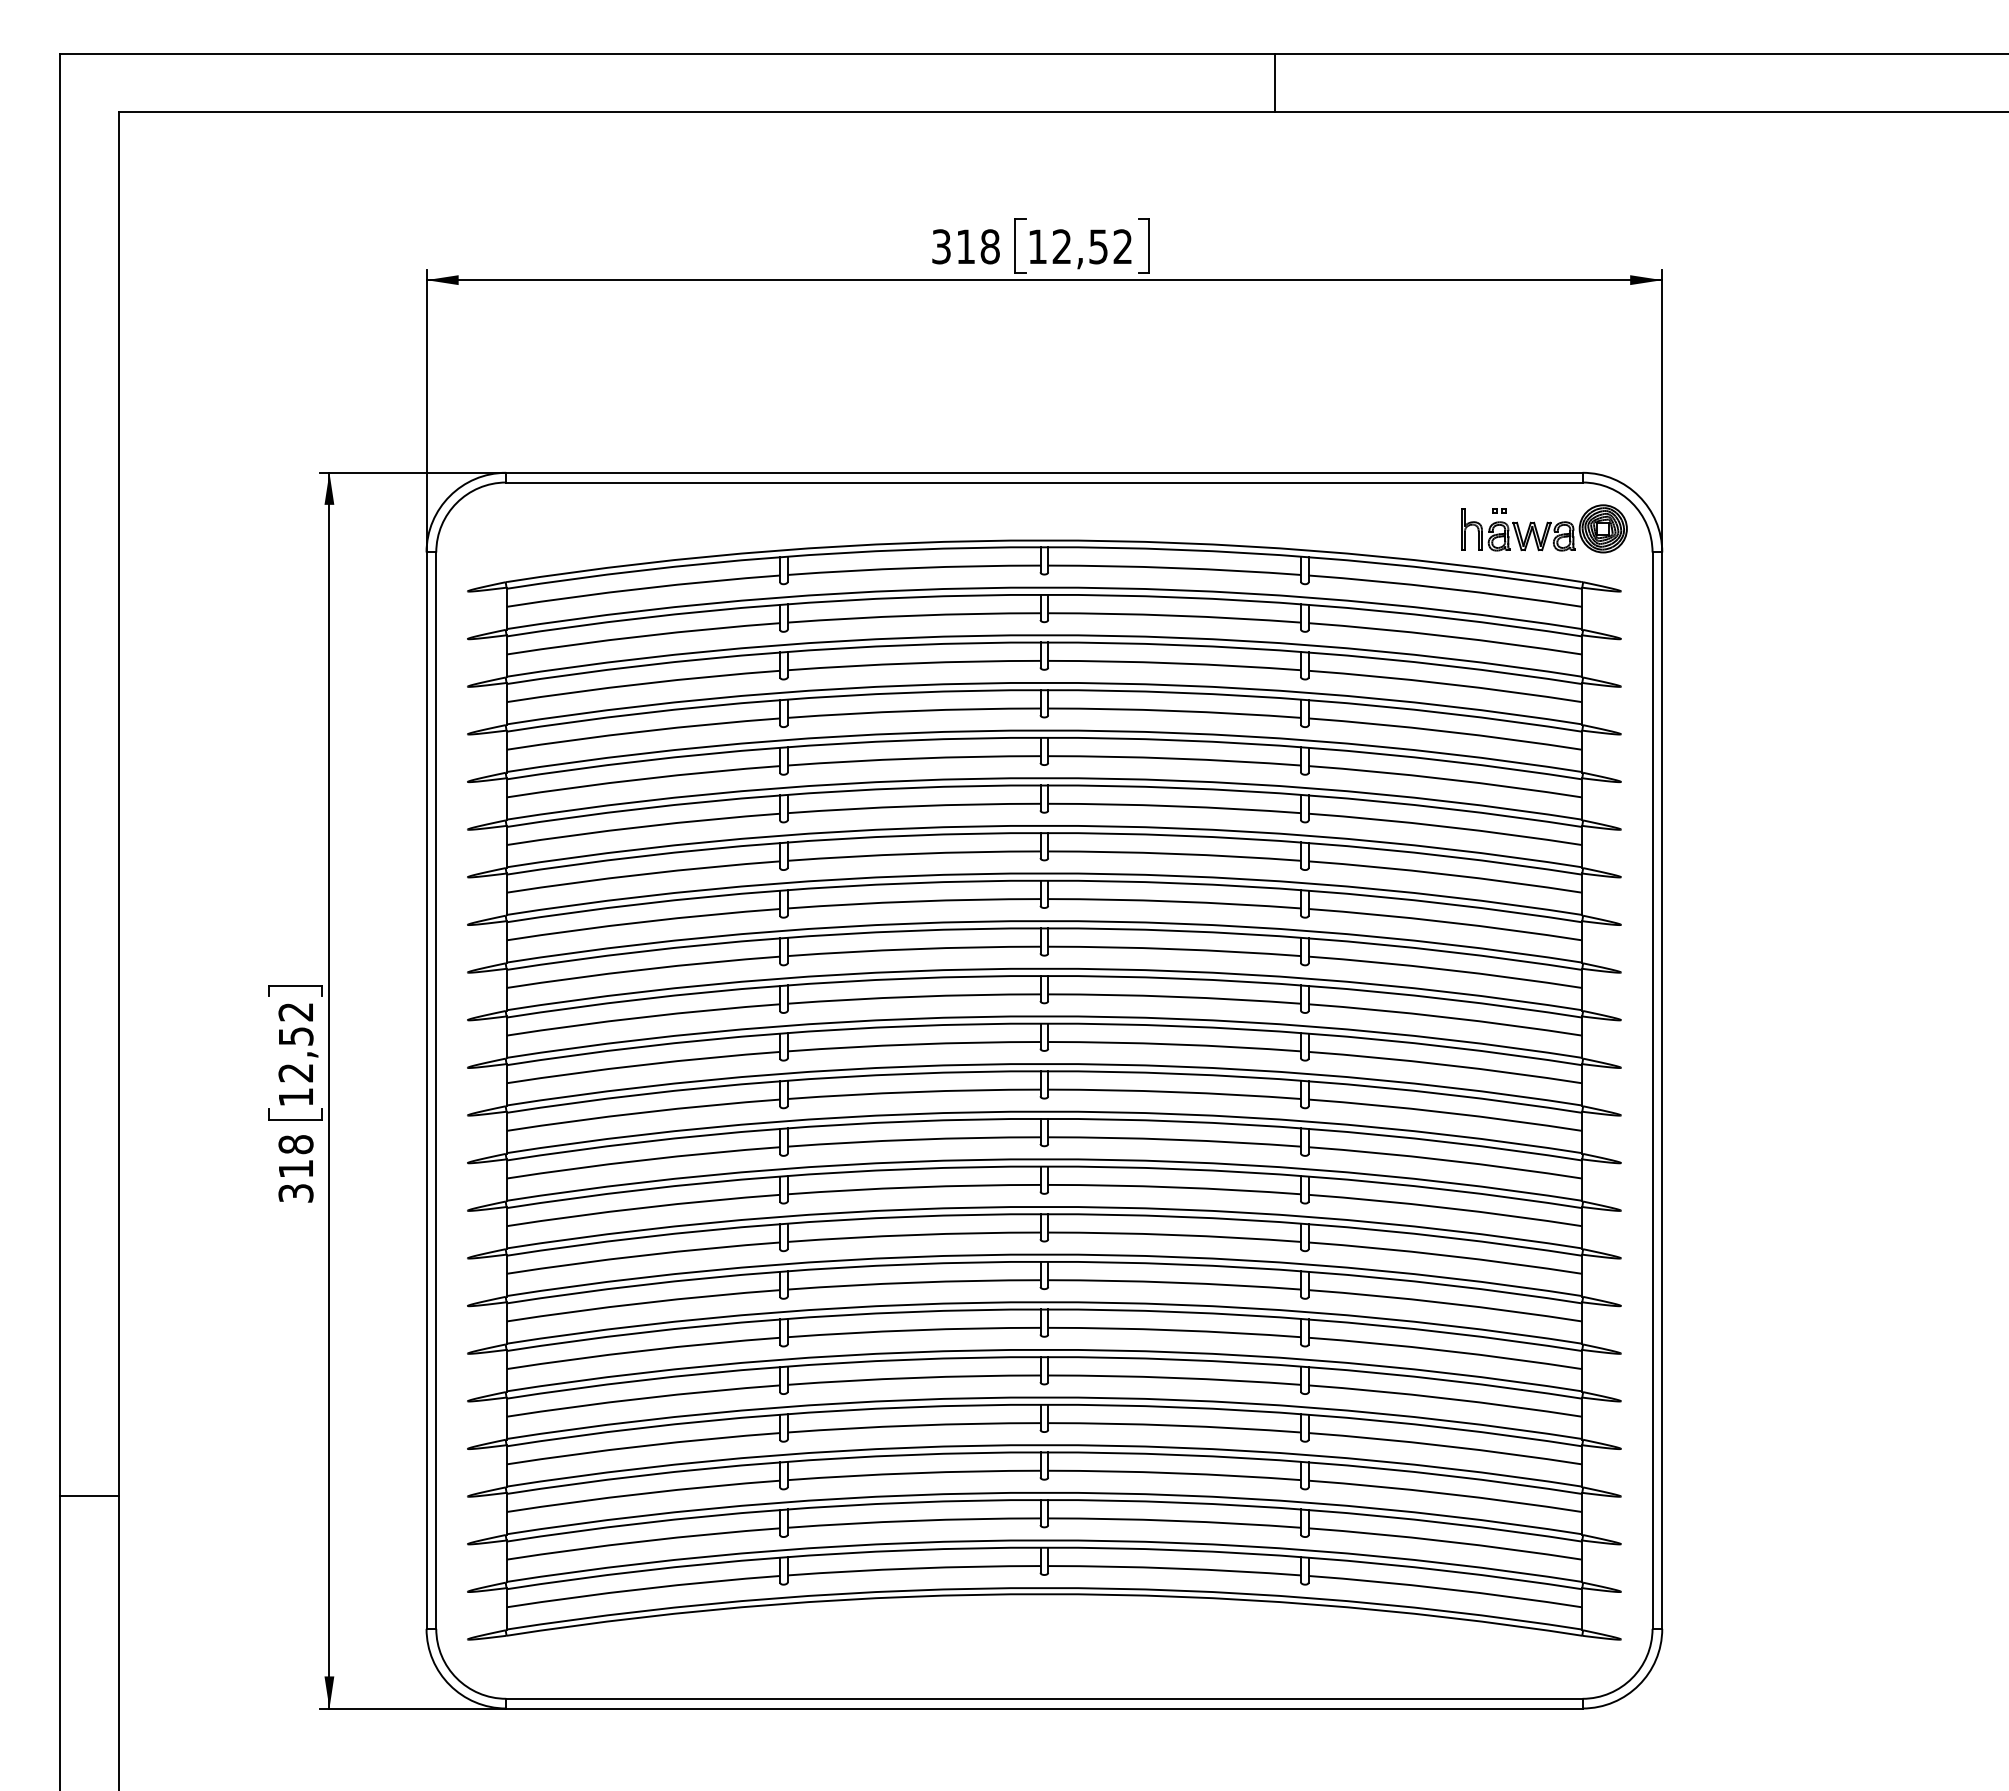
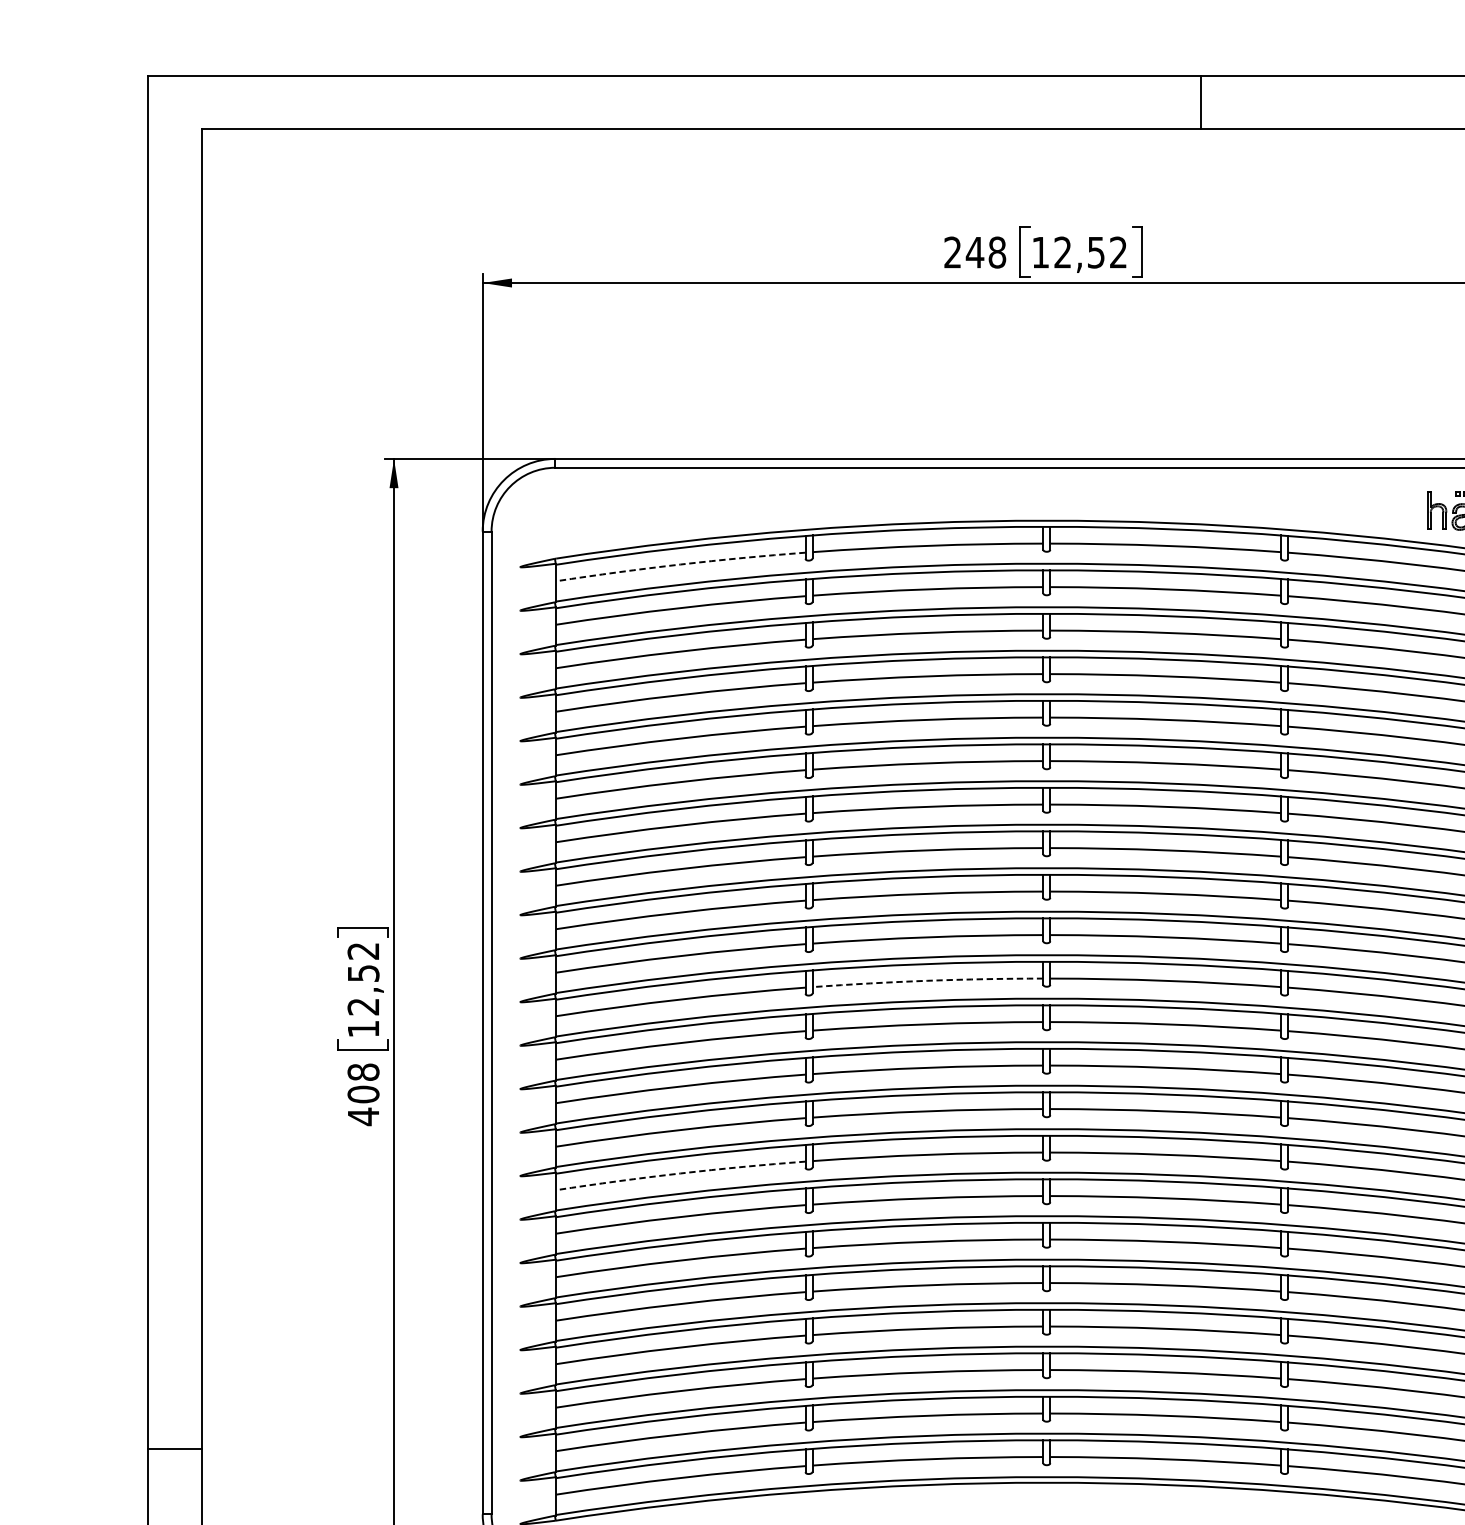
line: (1274, 82) -> (1201, 102), moved
text: (953, 246) -> (963, 252), 318 -> 248
arc: (643, 588) -> (680, 564), solid -> dashed
arc: (914, 1044) -> (928, 980), solid -> dashed
text: (295, 1181) -> (363, 1105), 318 -> 408
arc: (643, 1255) -> (680, 1173), solid -> dashed
line: (89, 1496) -> (174, 1449), moved

